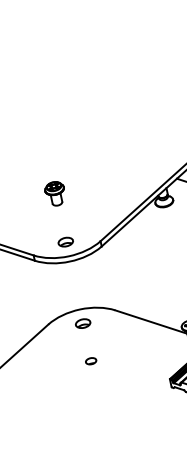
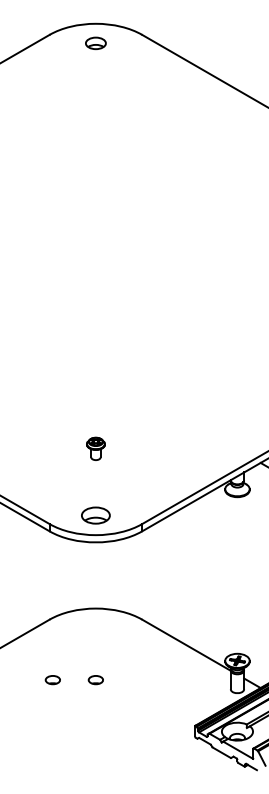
part: (55, 193) -> (95, 448), size x0.7
part: (65, 242) -> (95, 515), size x1.4
part: (82, 323) -> (95, 627), removed
part: (59, 368) -> (52, 680), added

